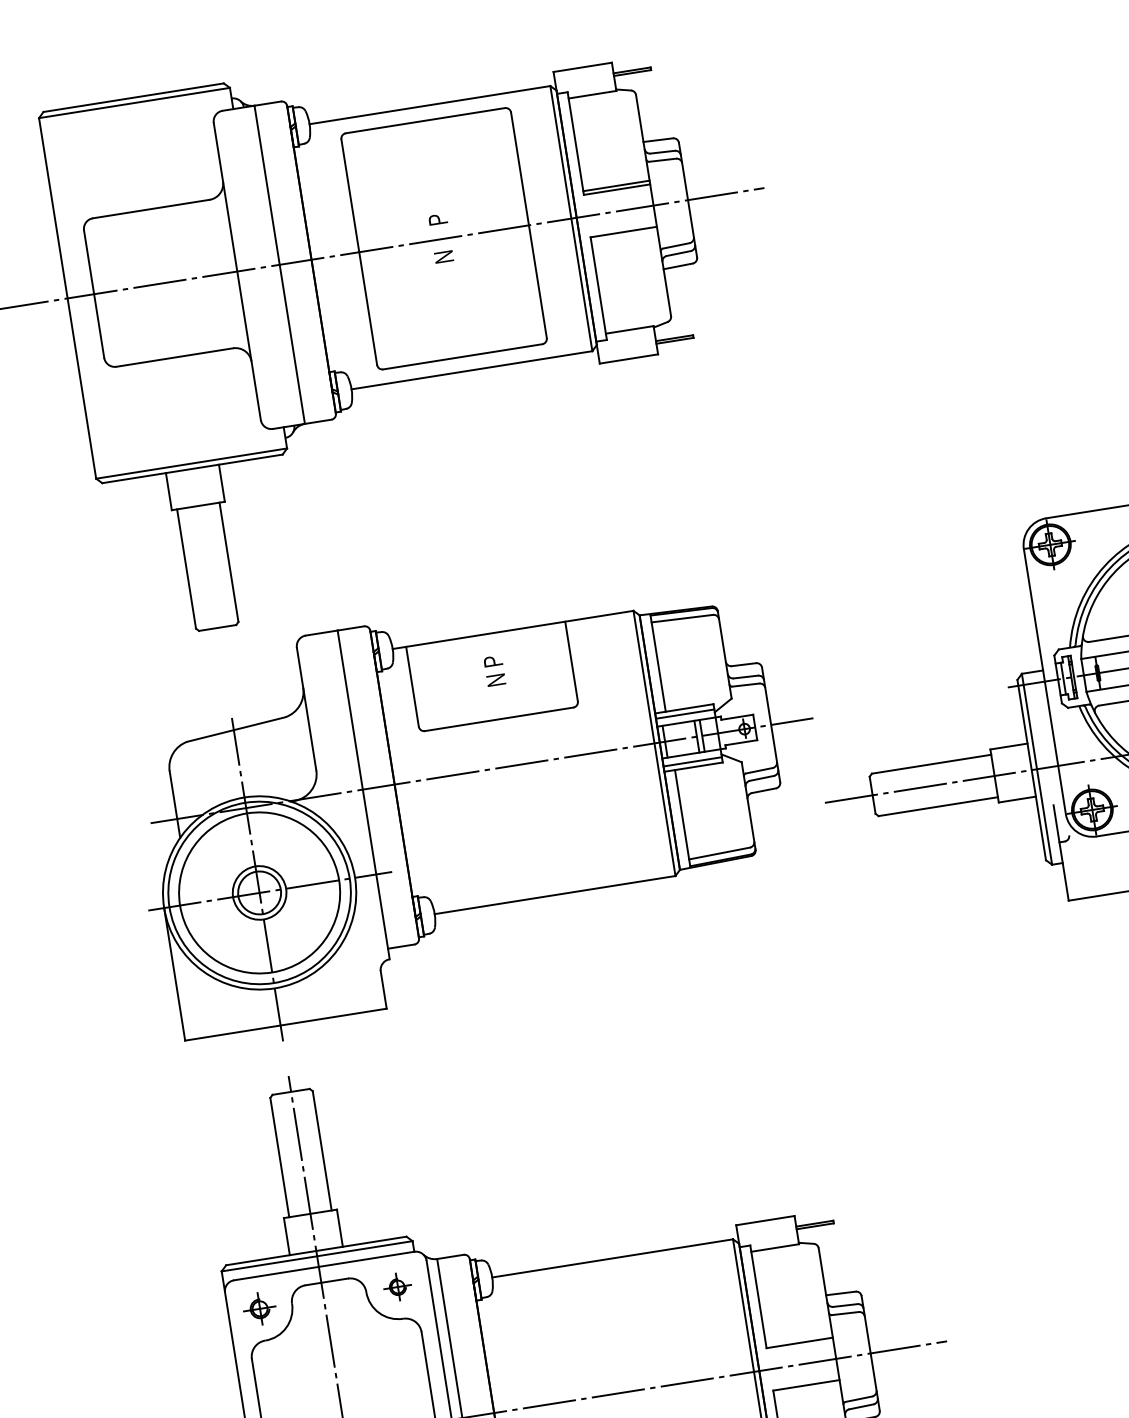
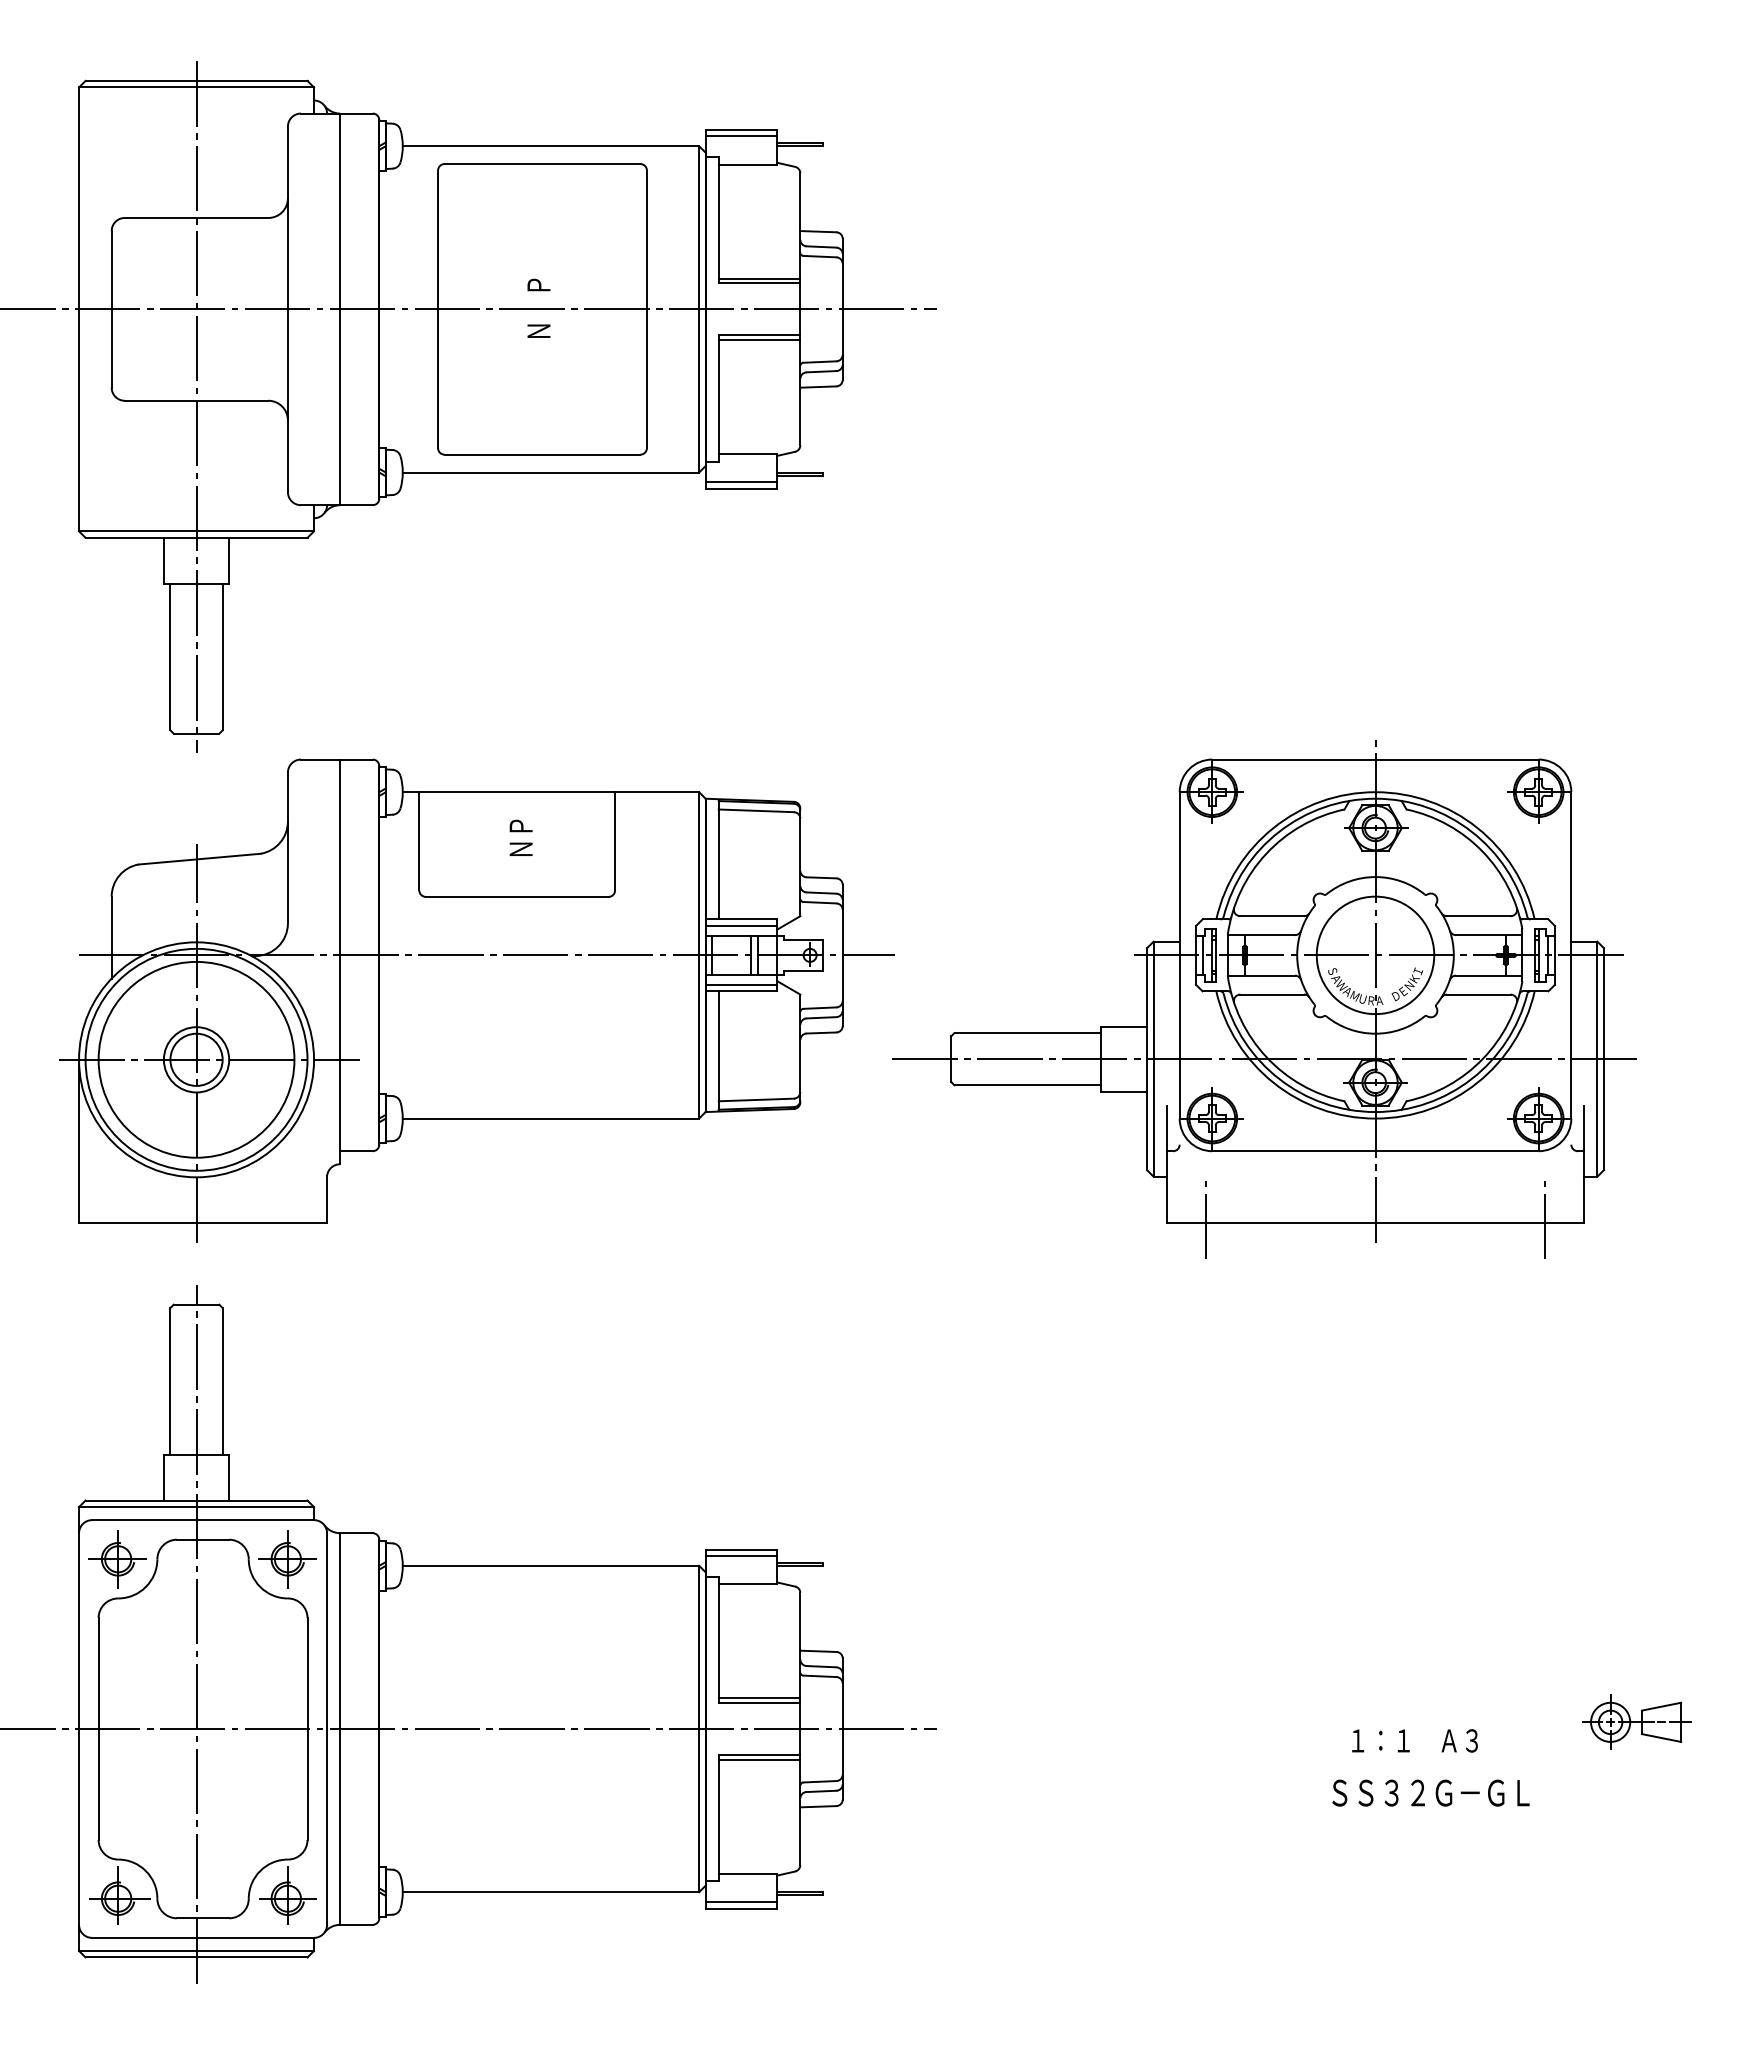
line: (583, 72) -> (741, 136), added
line: (624, 236) -> (759, 340), added
line: (628, 353) -> (741, 482), added
line: (175, 363) -> (196, 407), added
line: (1099, 892) -> (1205, 1218), added
line: (766, 1226) -> (741, 1556), added
part: (397, 1287) -> (287, 1559), size x1.67
part: (259, 1309) -> (117, 1559), size x1.43
line: (799, 1339) -> (759, 1698), added
line: (806, 1388) -> (759, 1759), added

